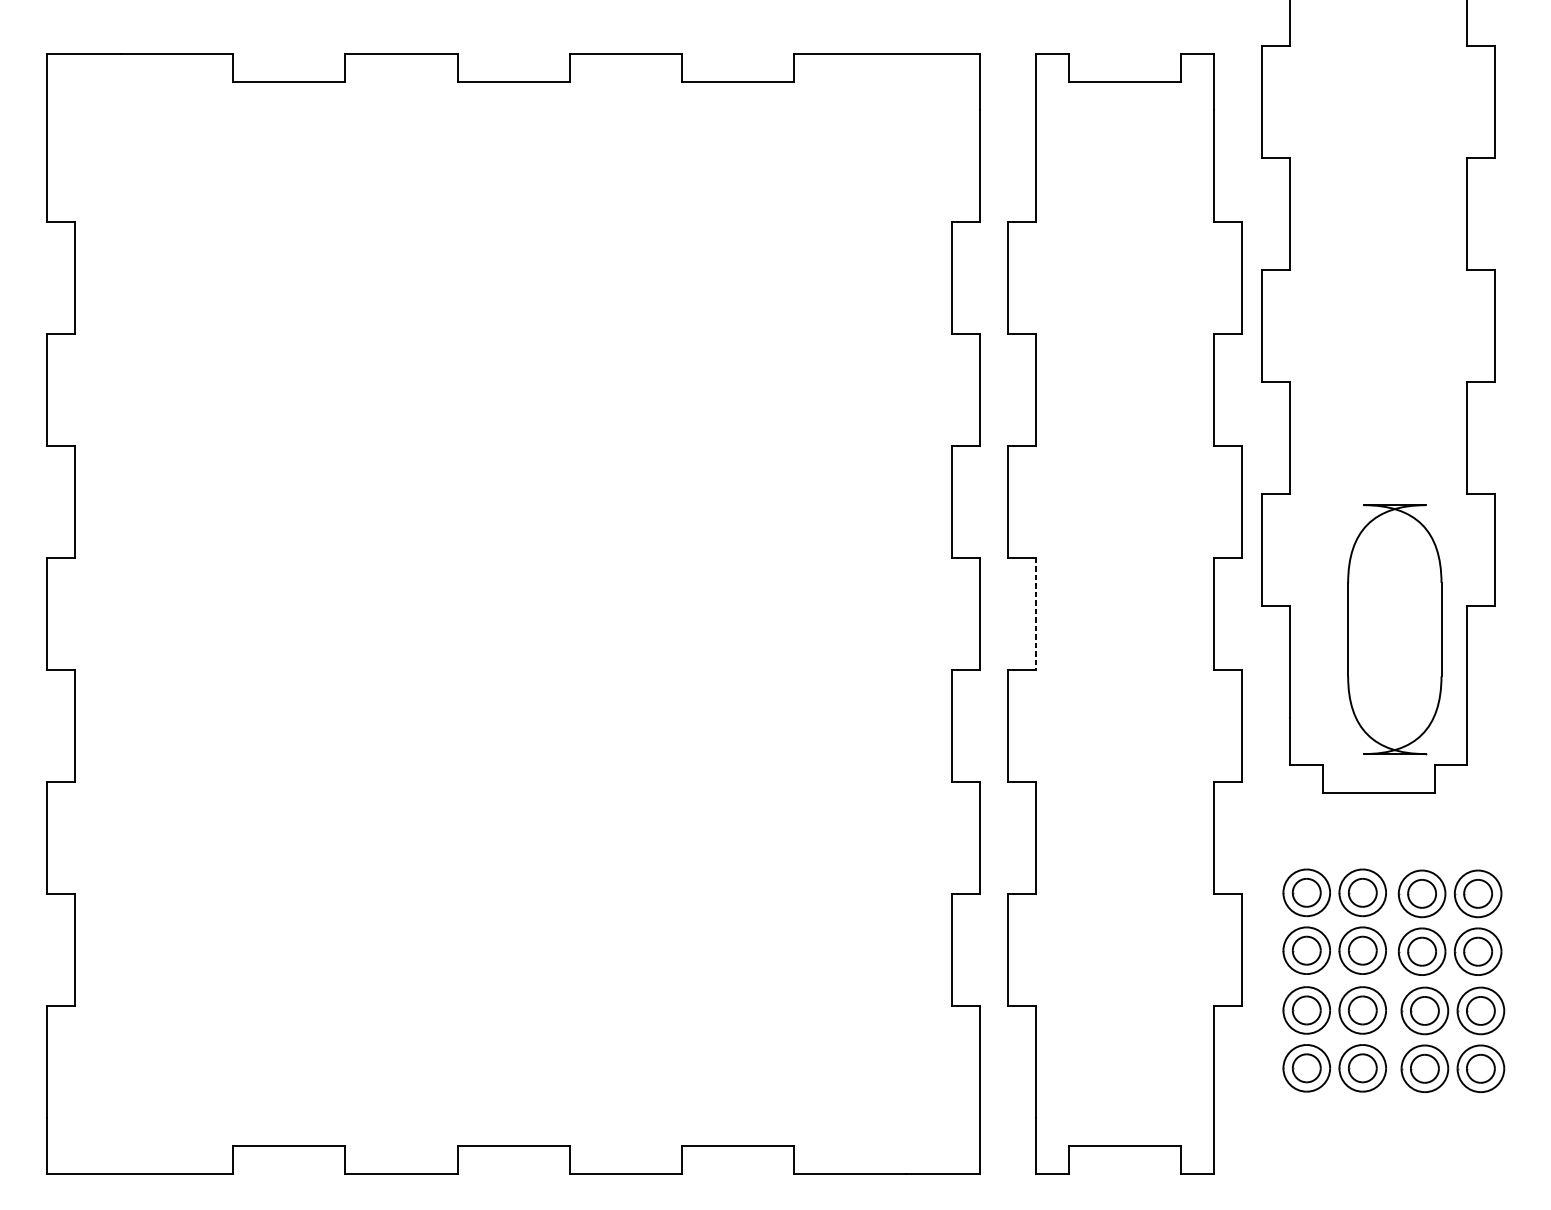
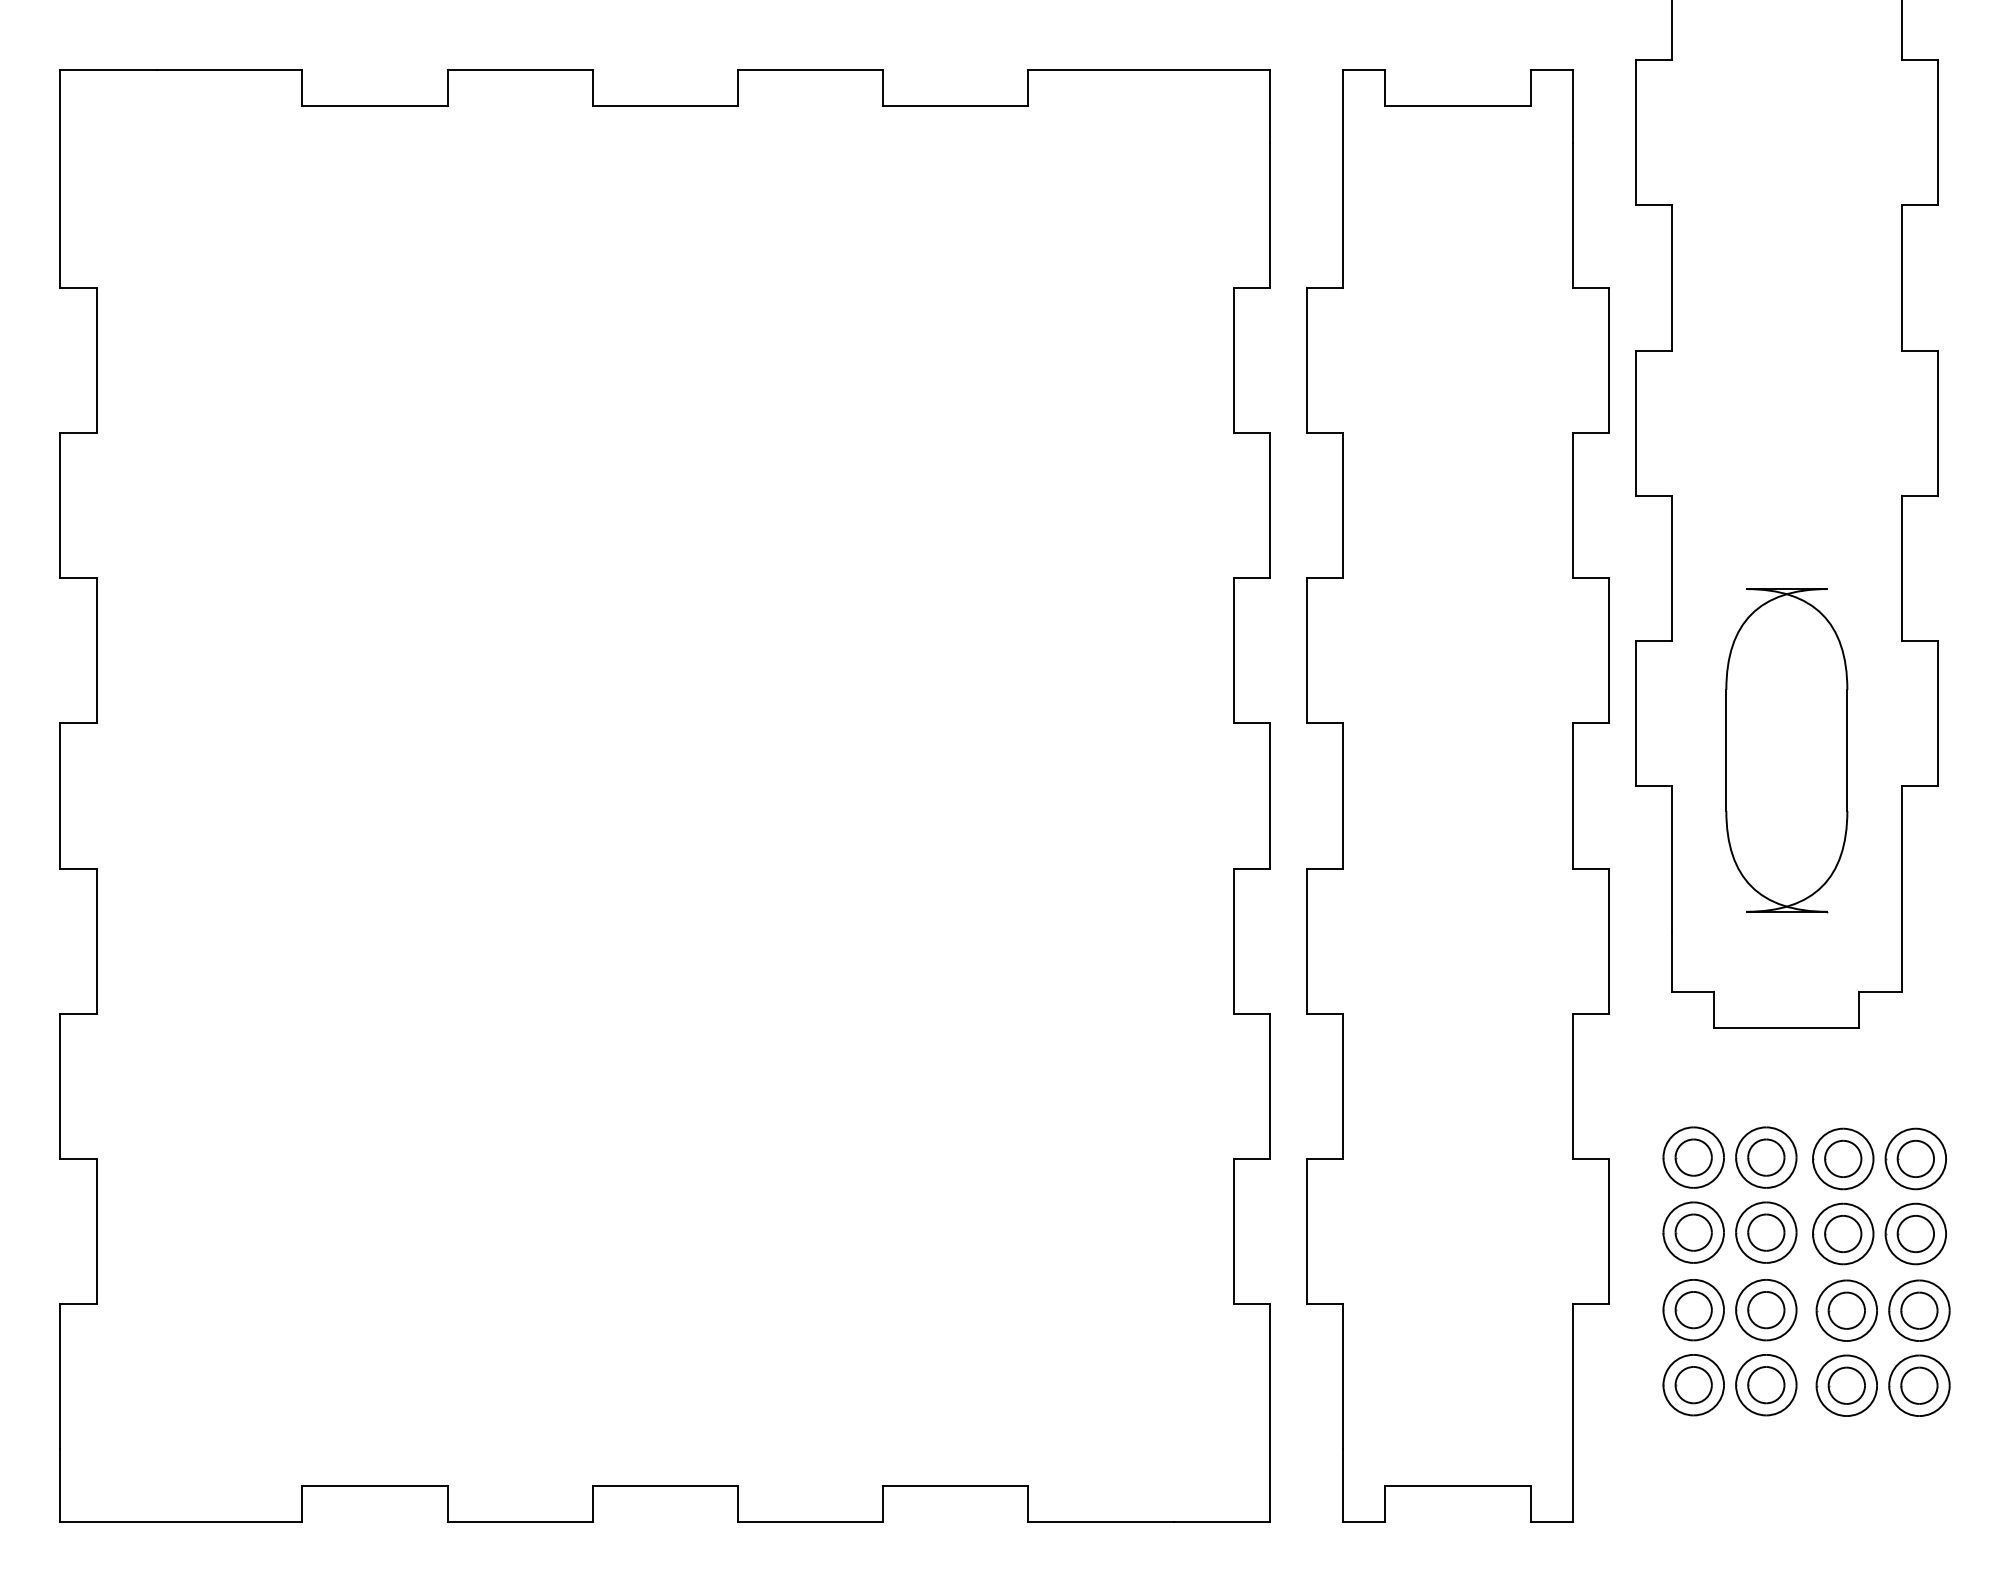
line: (1036, 613) -> (1343, 795), dashed -> solid
part: (1394, 629) -> (1786, 750), moved

